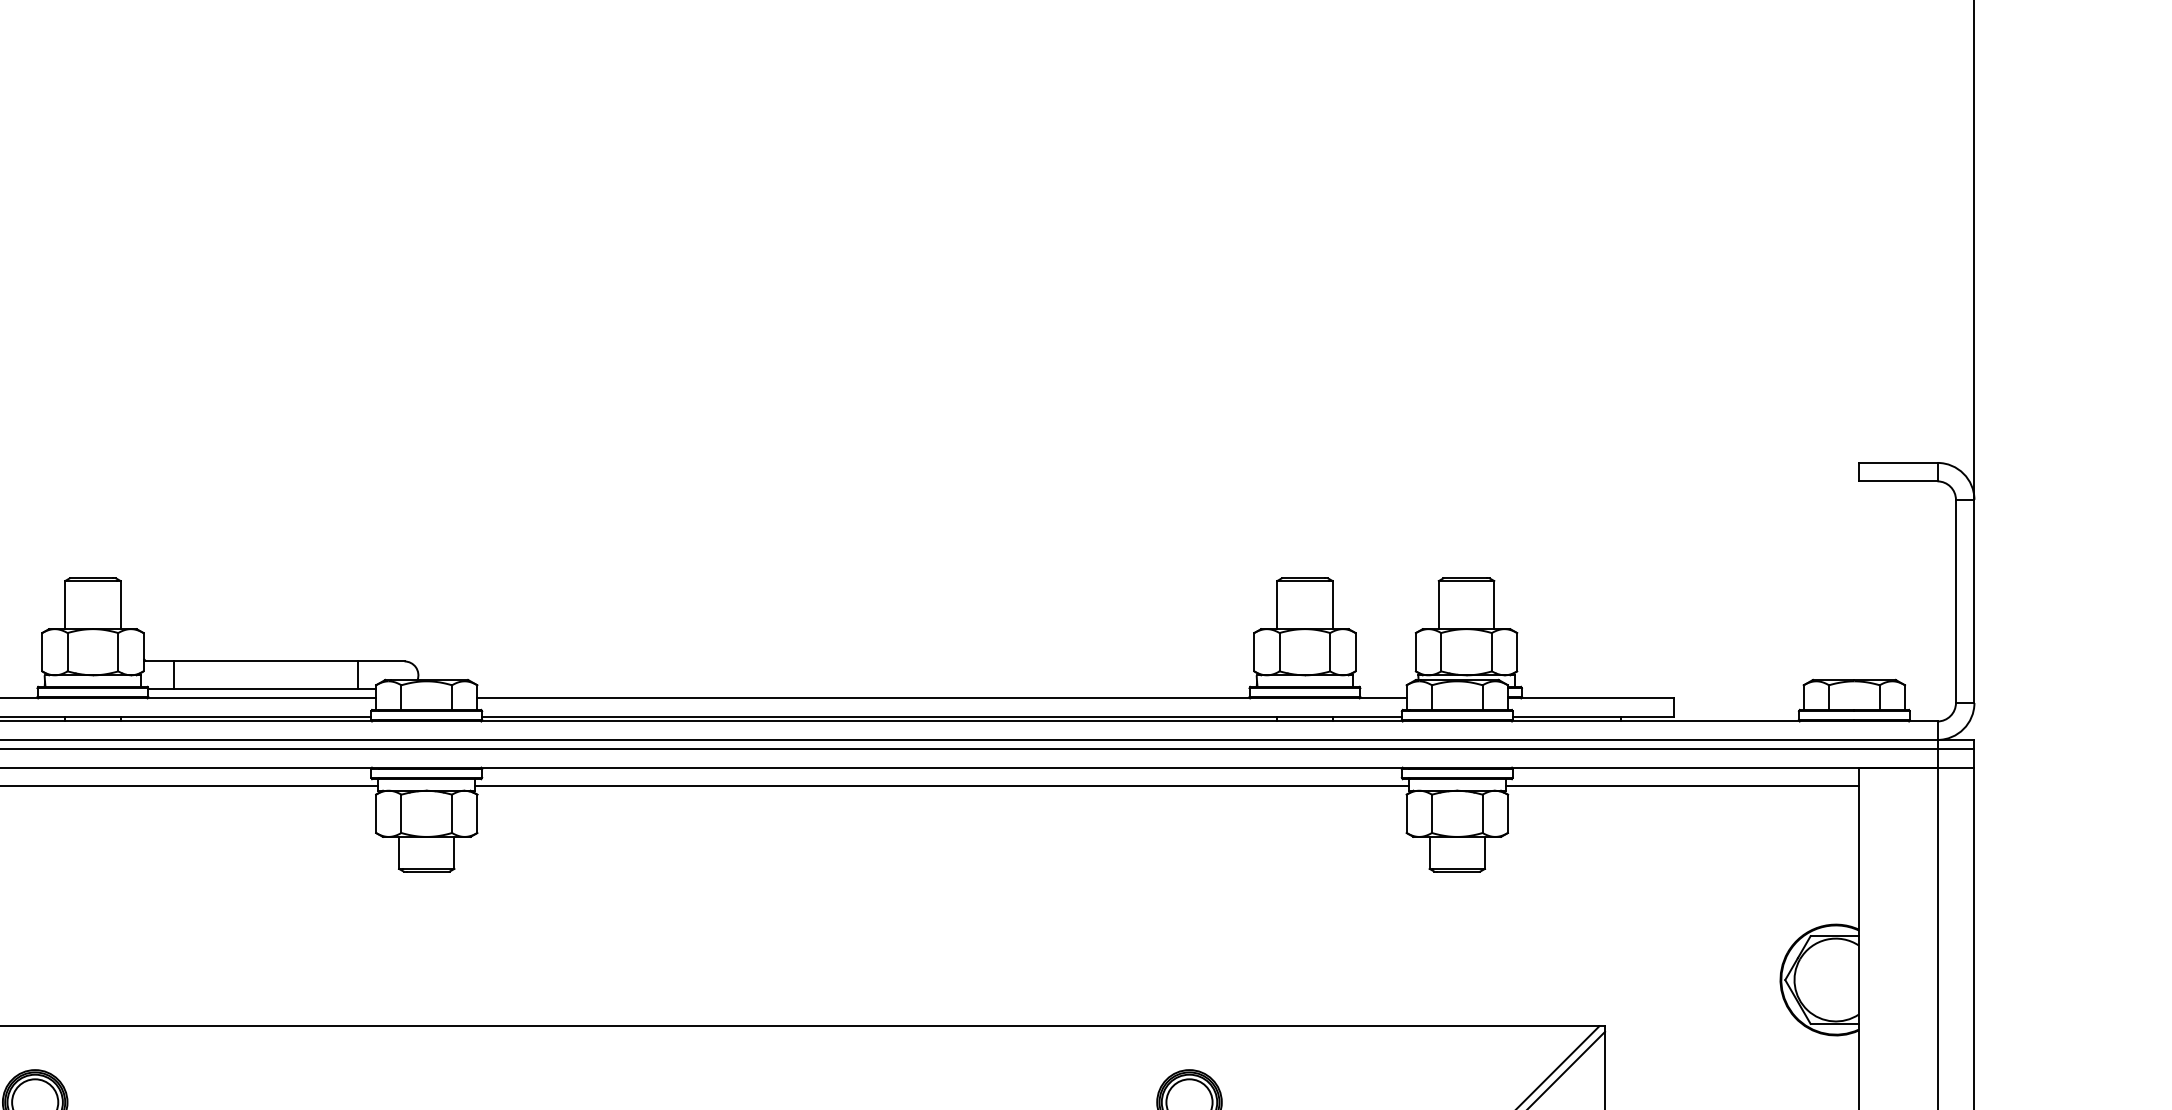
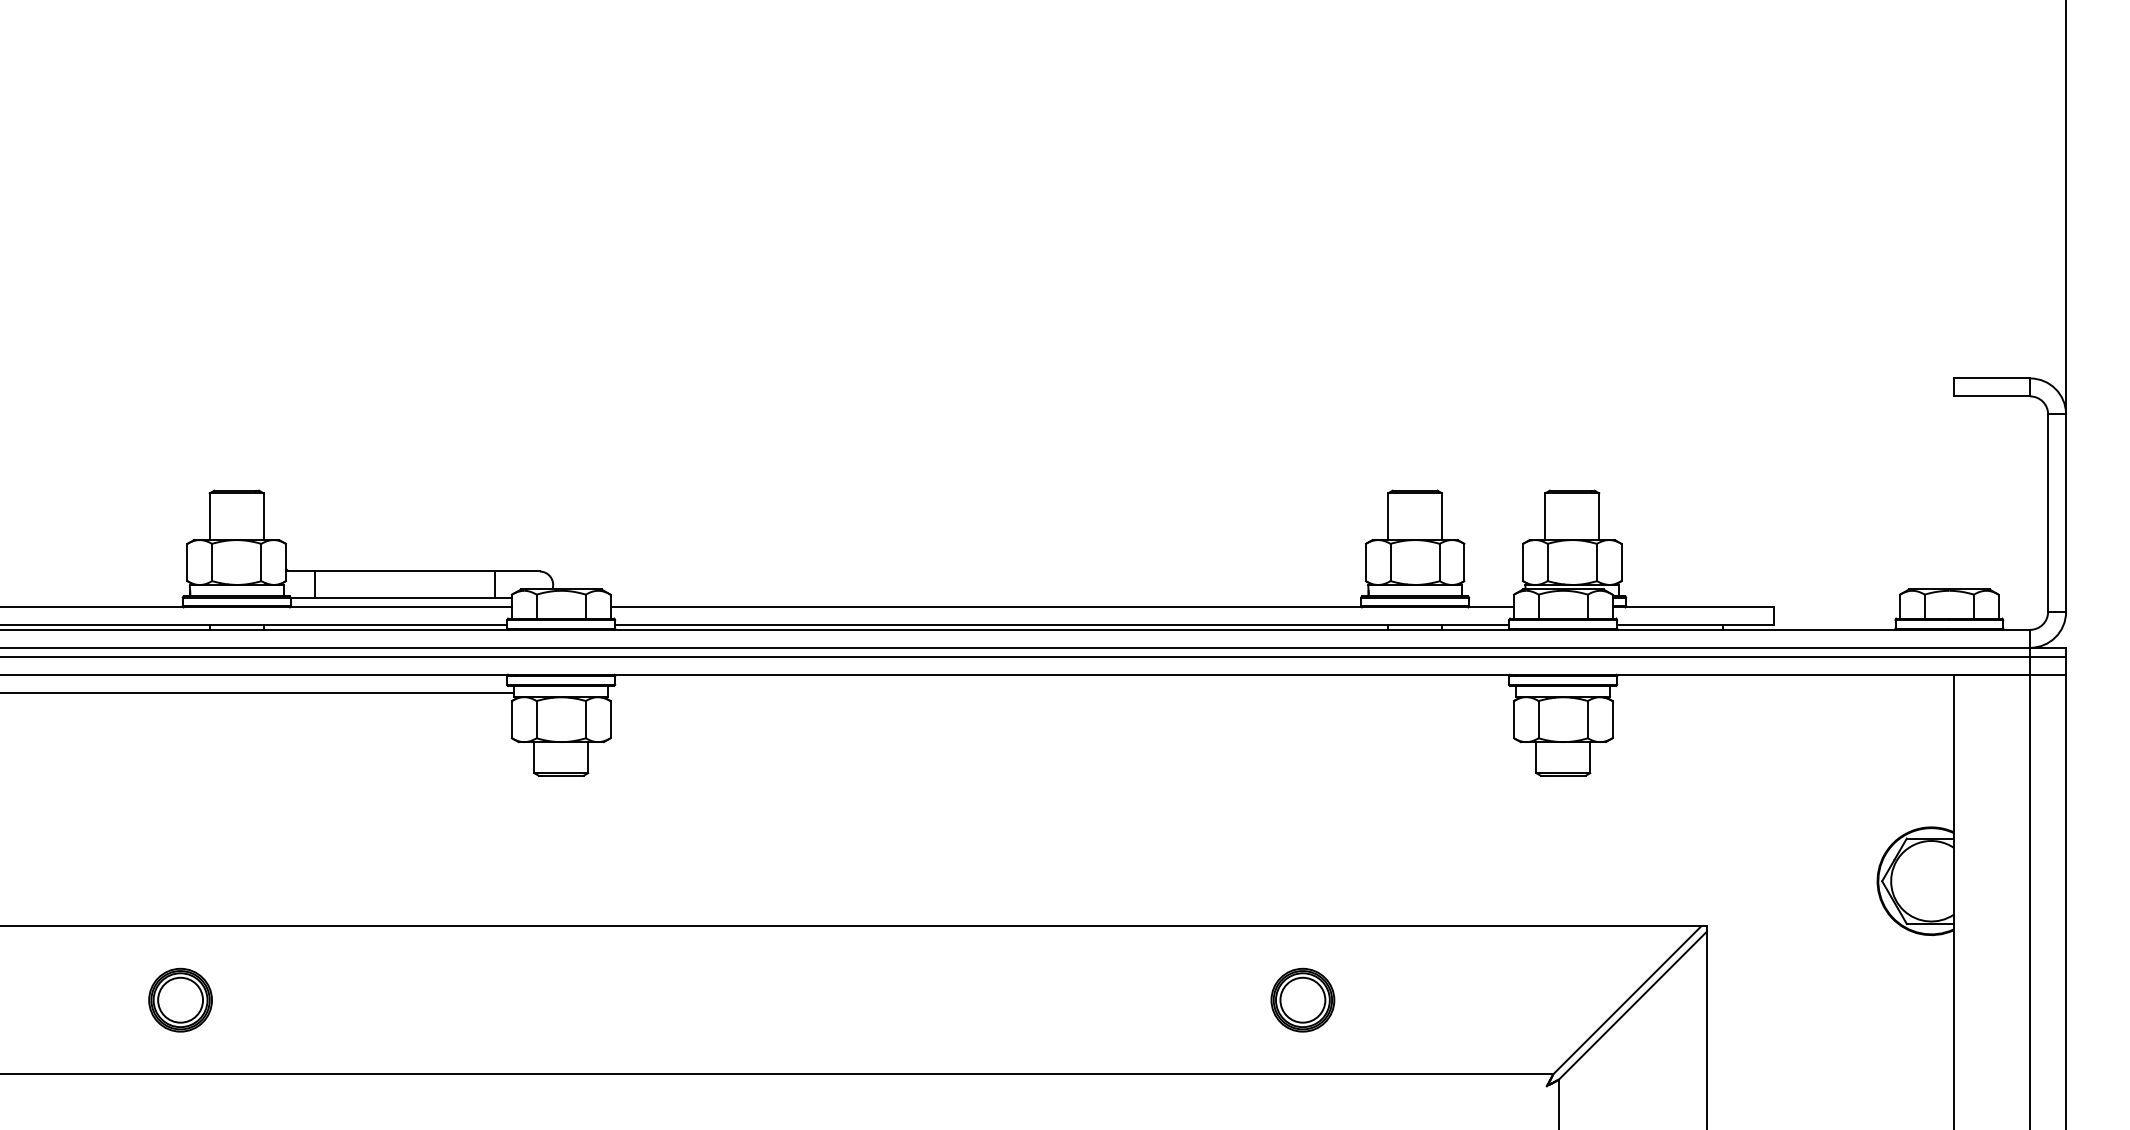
line: (942, 785) -> (1062, 692), removed
line: (1681, 785) -> (1781, 692), removed

